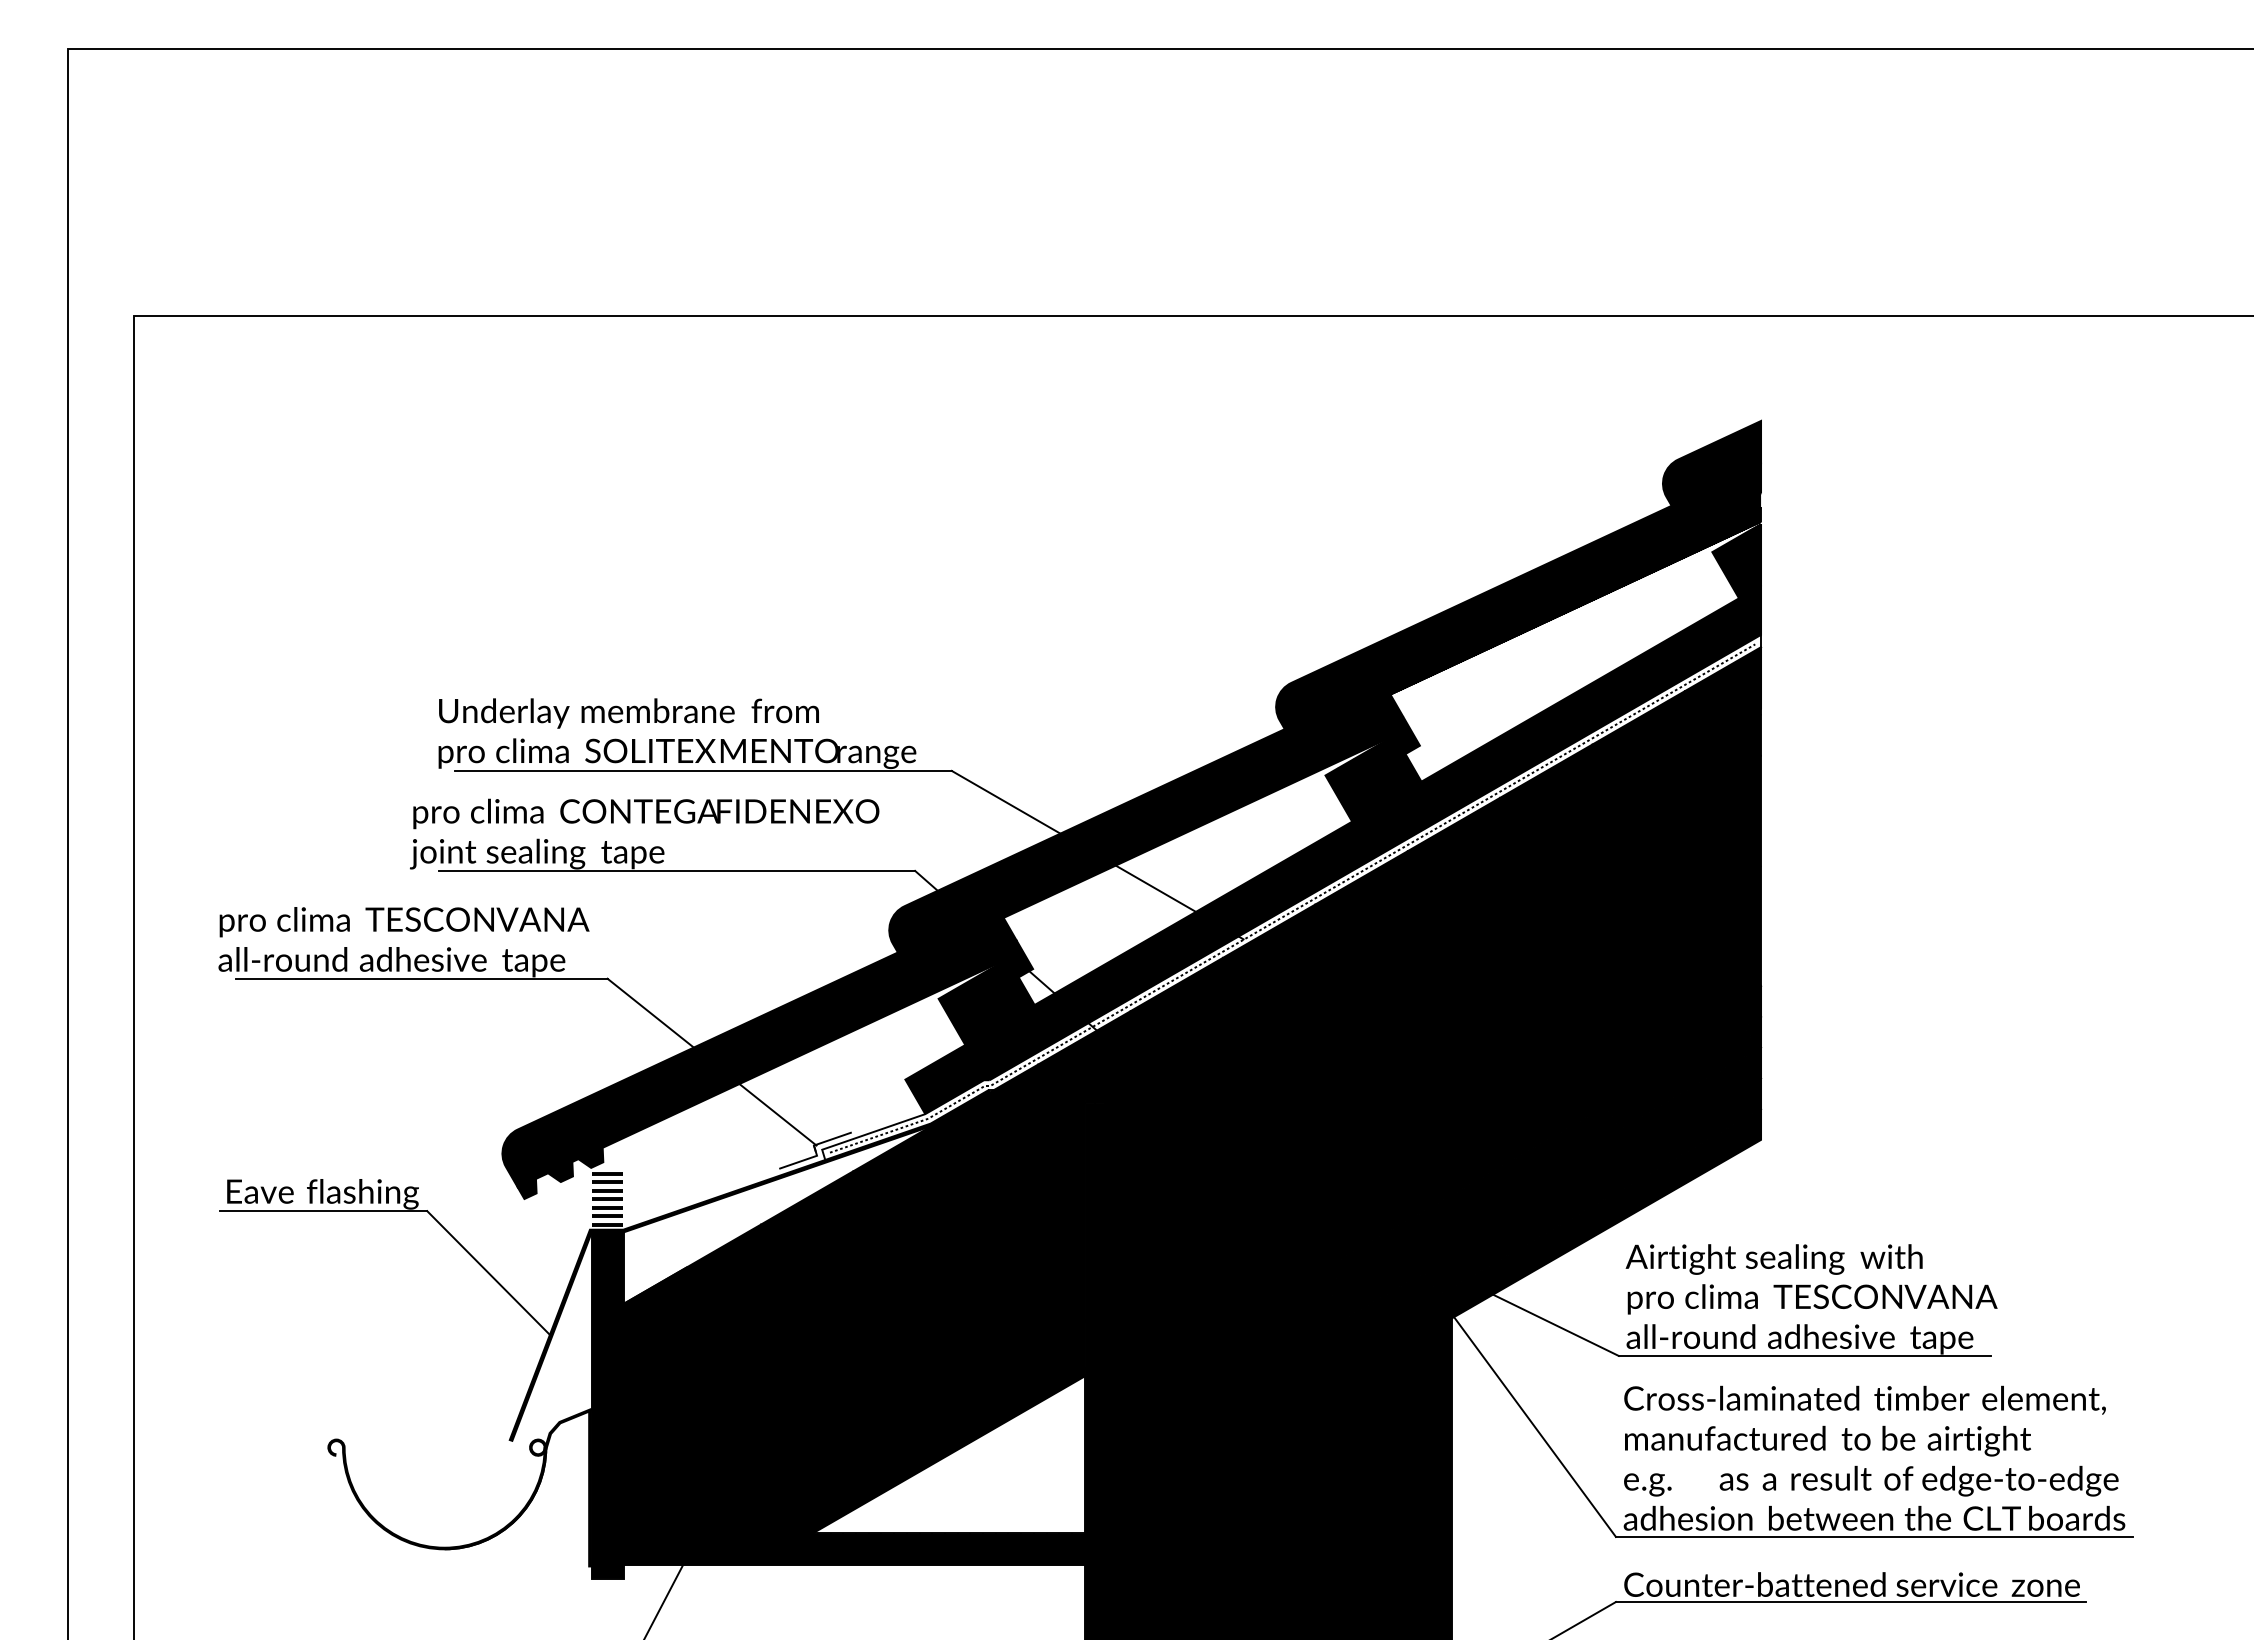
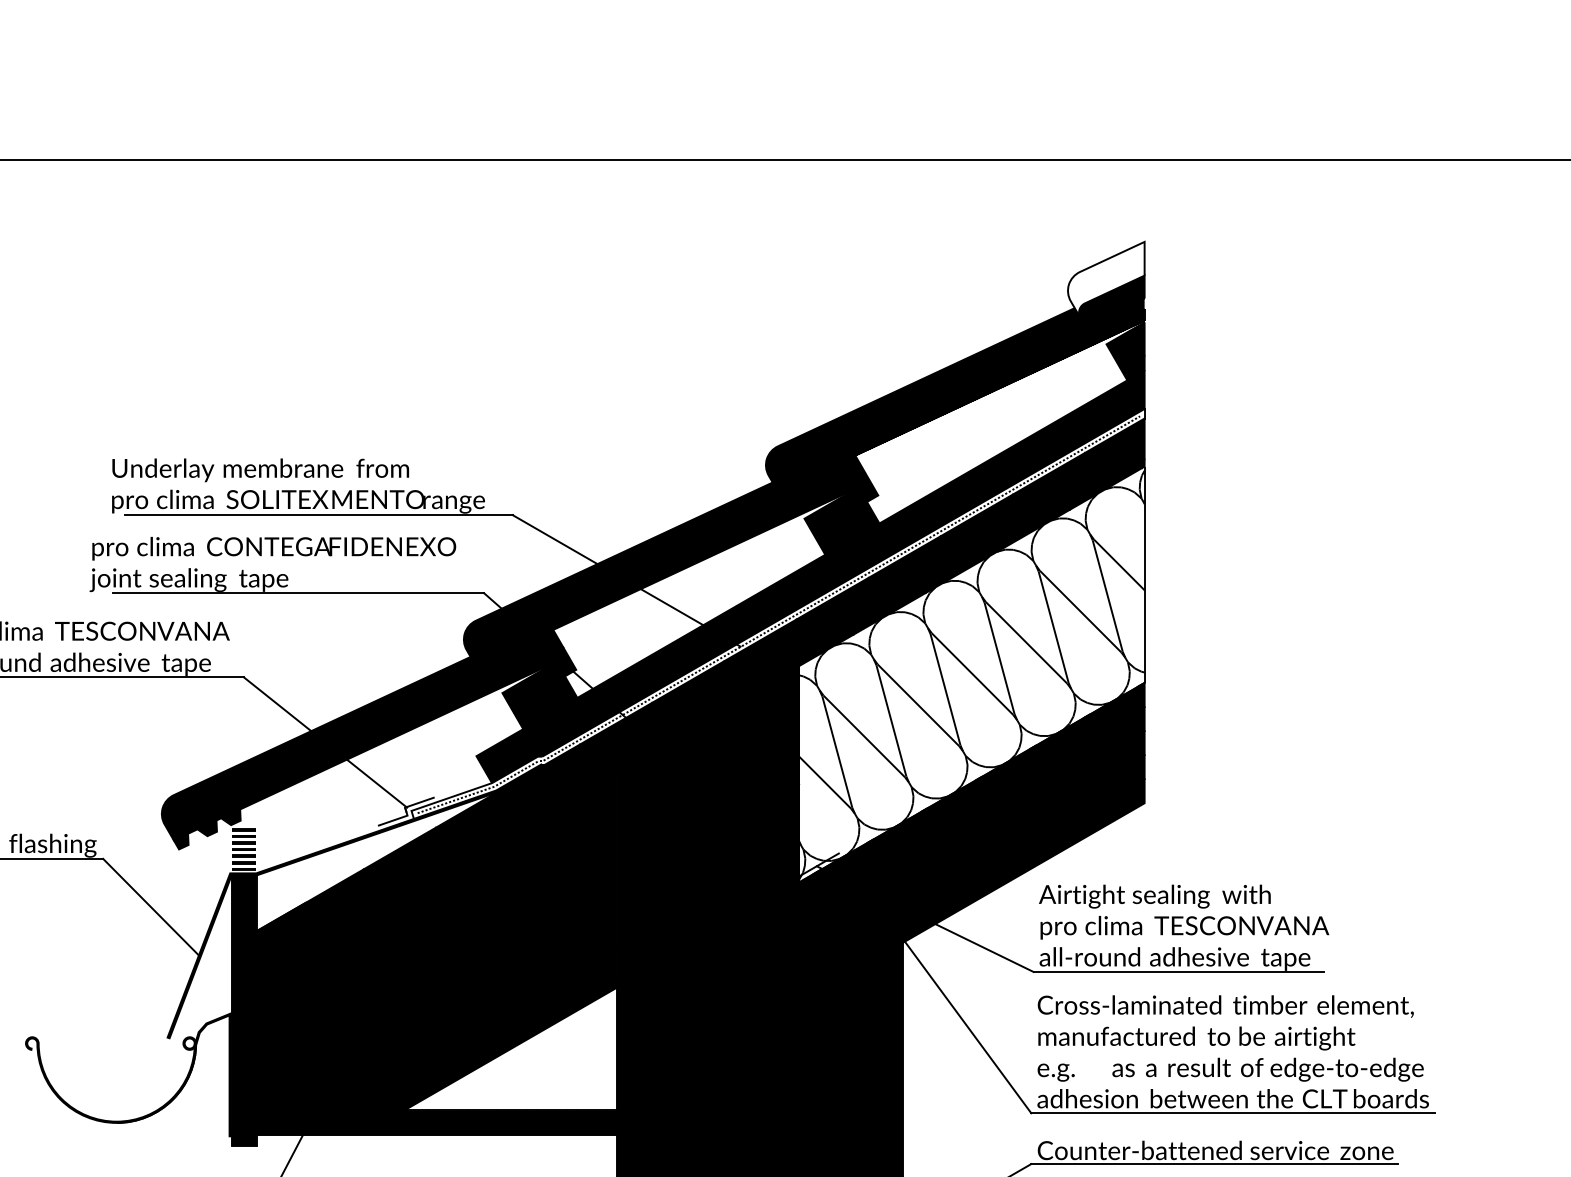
fill: (1711, 469) -> (1105, 279), removed
fill: (1539, 974) -> (971, 674), removed

